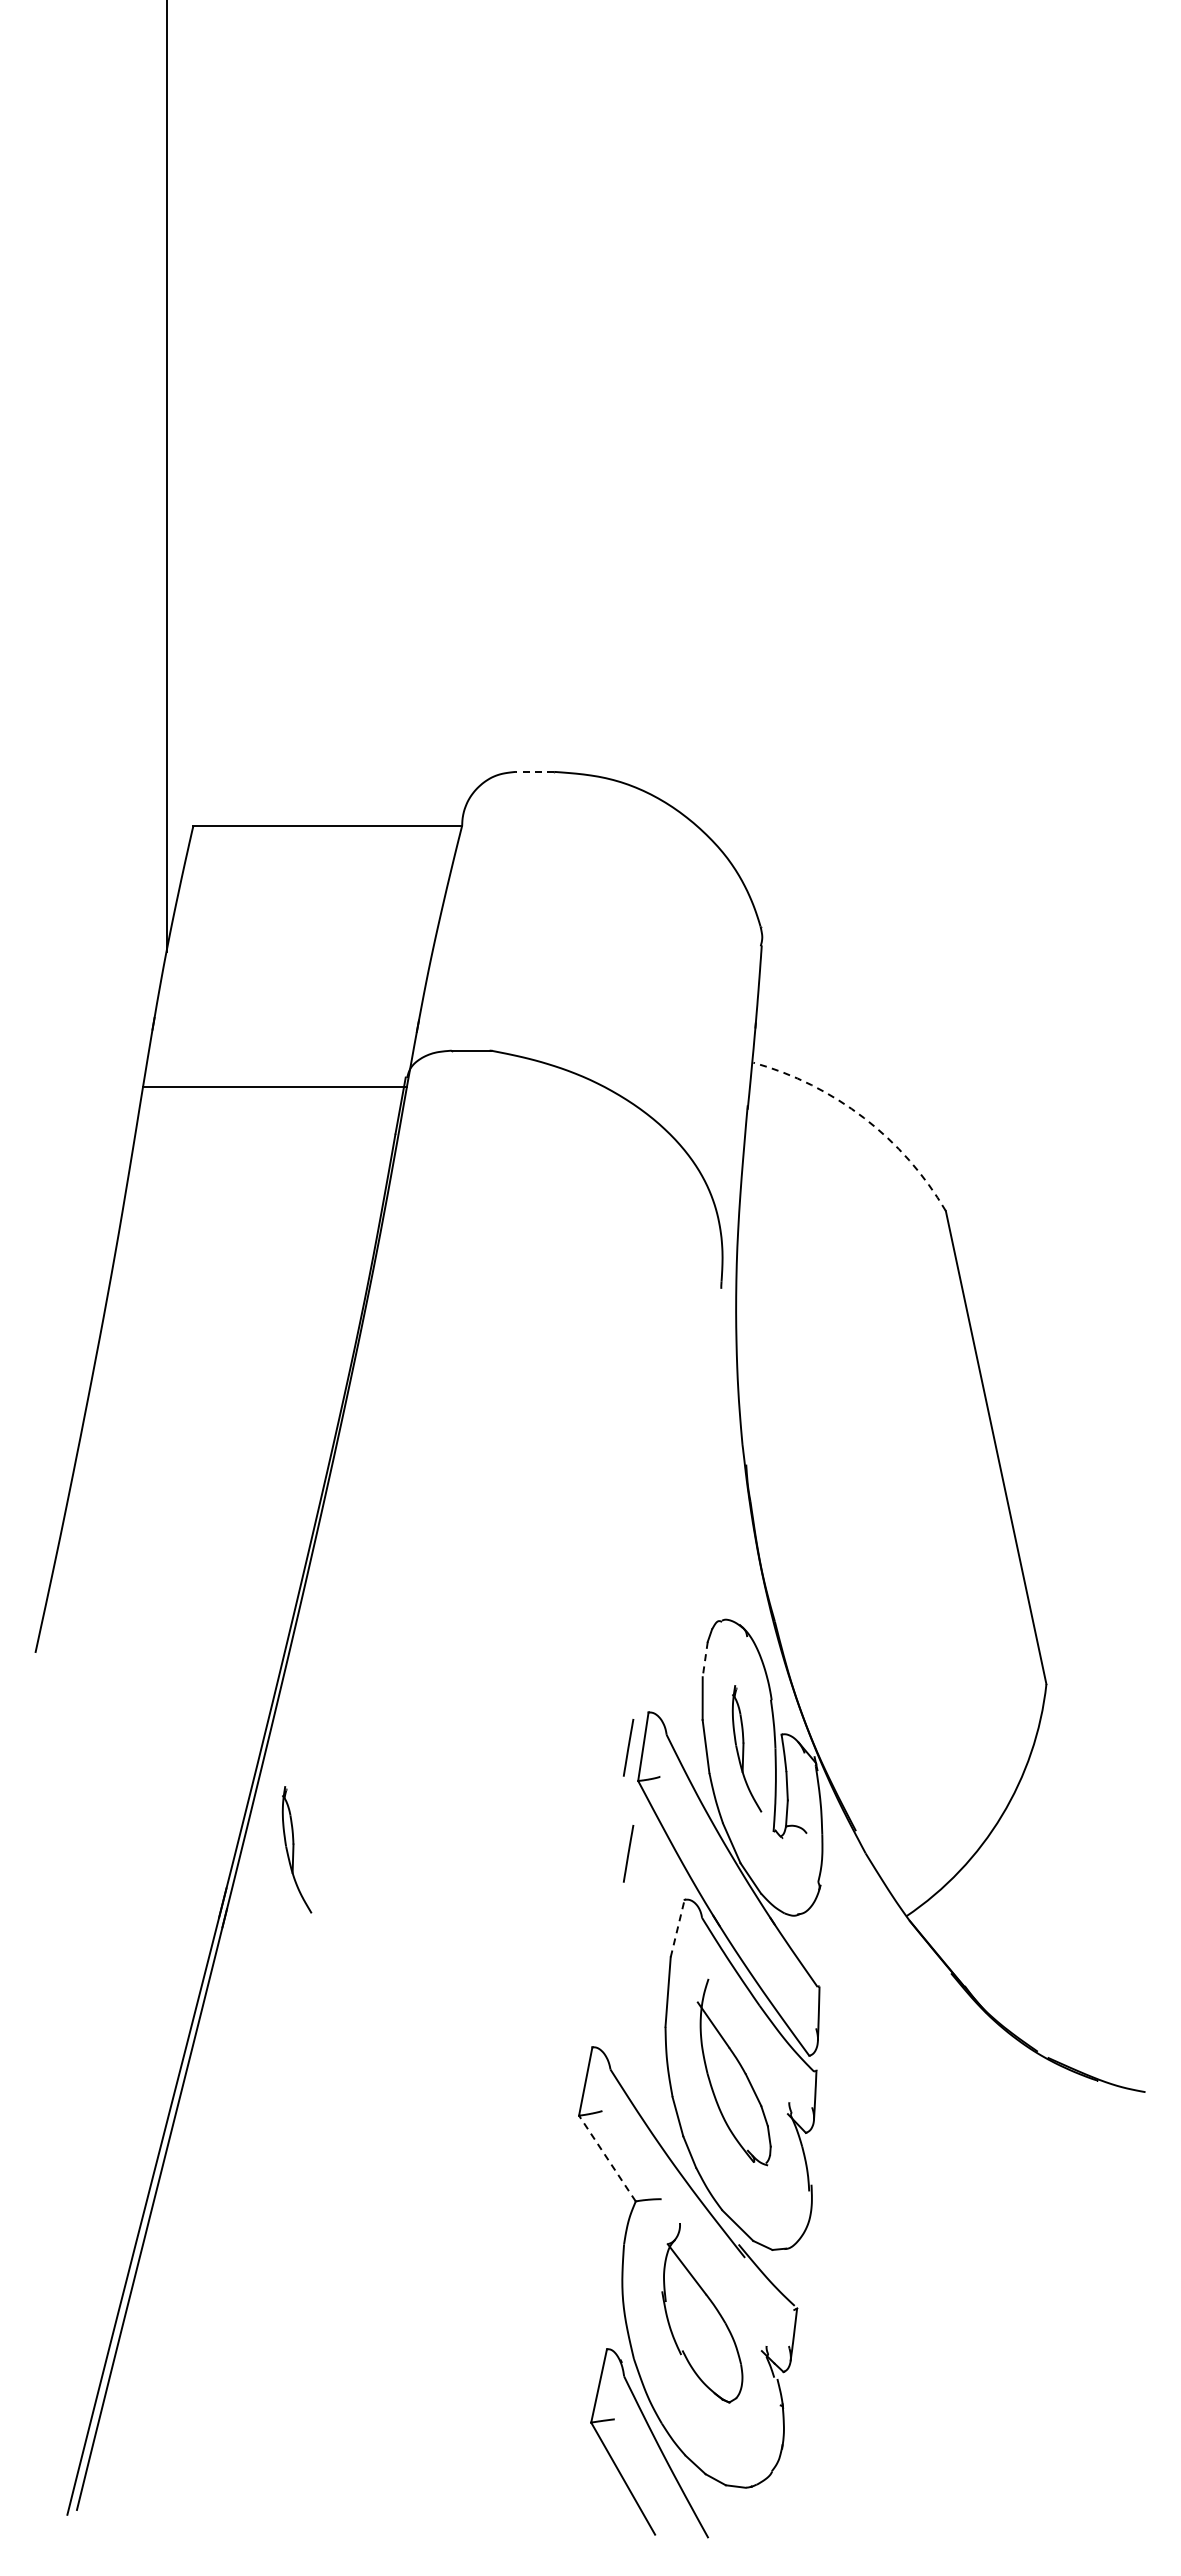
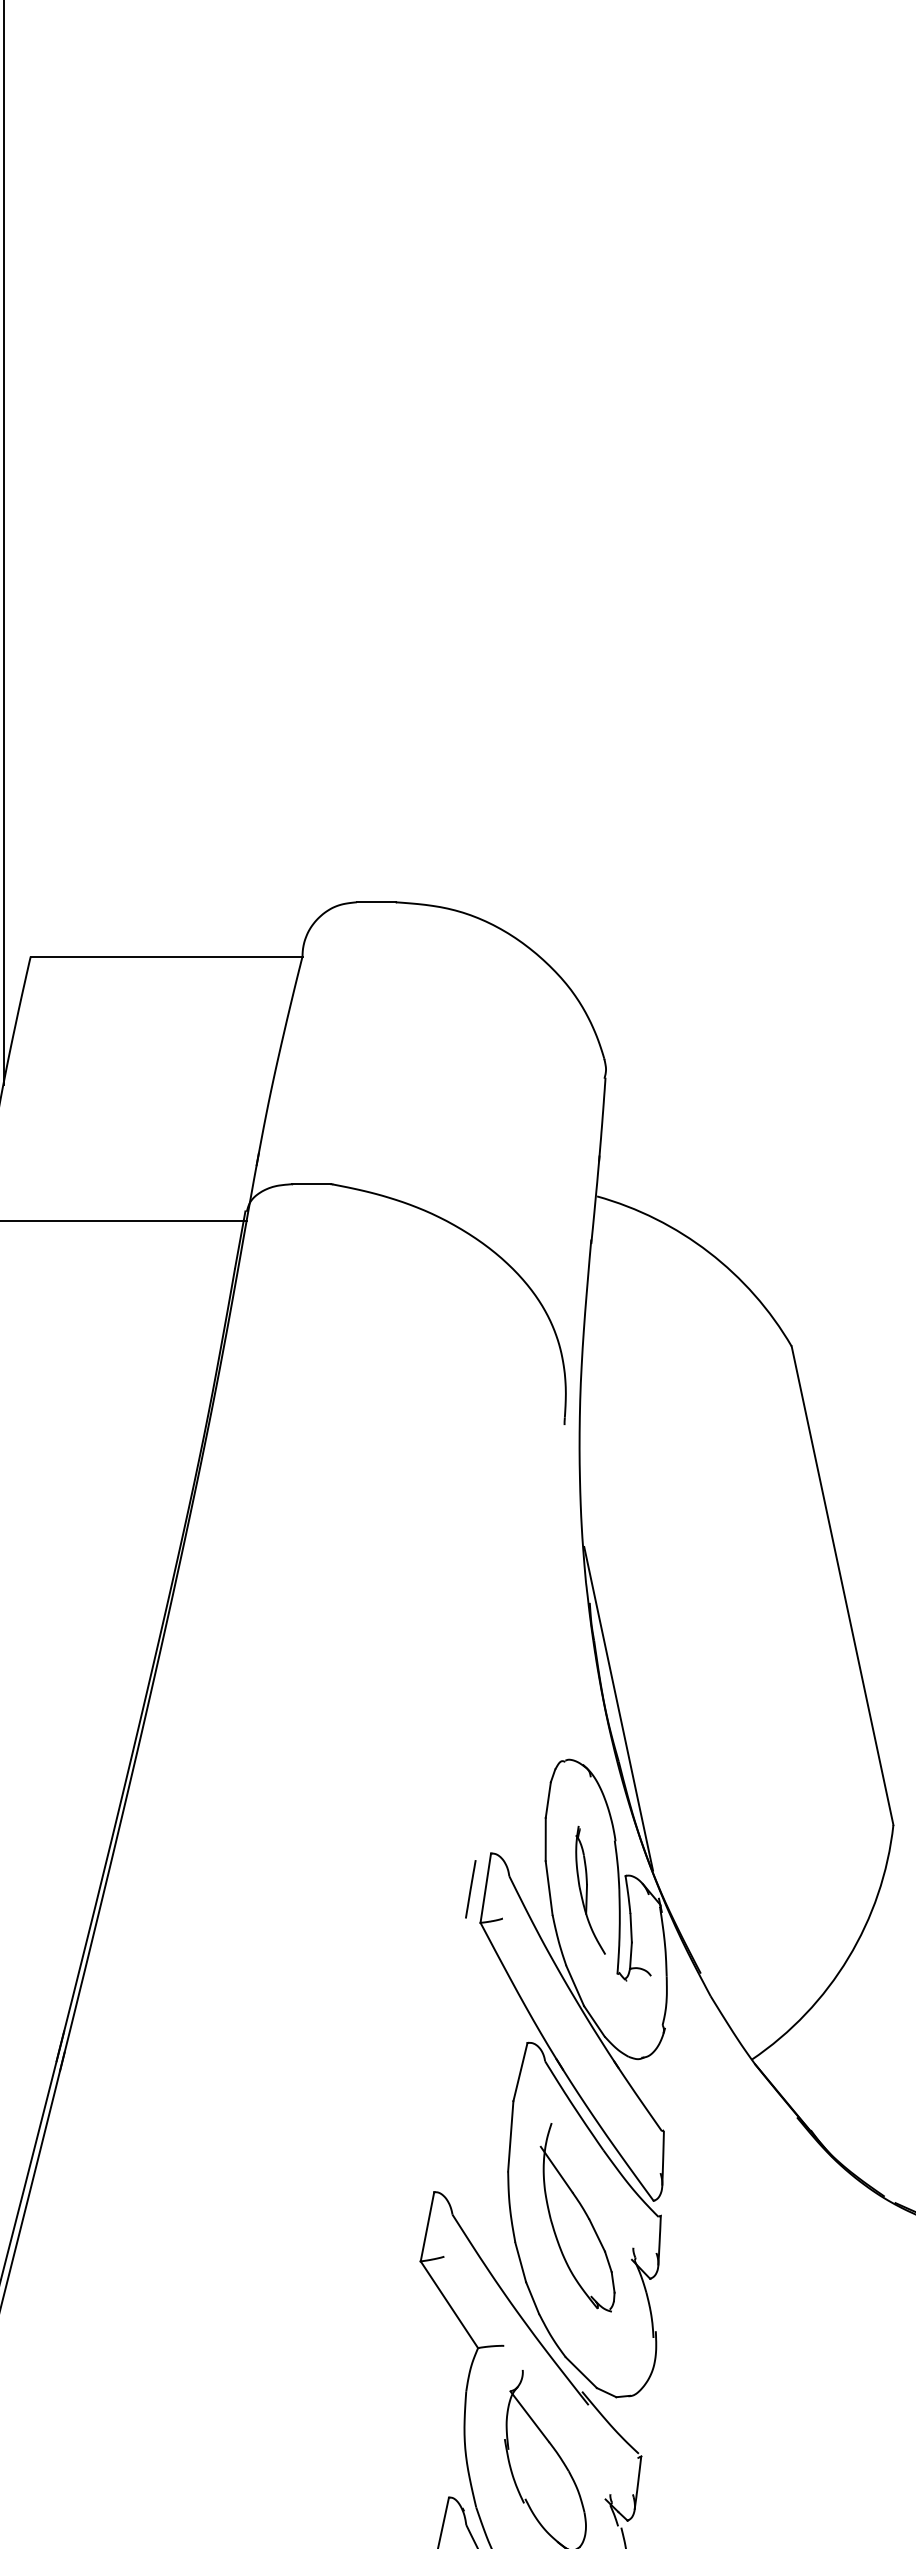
line: (534, 771) -> (375, 901), dashed -> solid
arc: (864, 1118) -> (709, 1252), dashed -> solid
line: (774, 1569) -> (618, 1708), added
line: (705, 1659) -> (548, 1799), dashed -> solid
part: (296, 1849) -> (134, 1992), removed
line: (628, 1853) -> (470, 1996), removed
line: (677, 1928) -> (520, 2072), dashed -> solid
line: (607, 2158) -> (449, 2304), dashed -> solid

